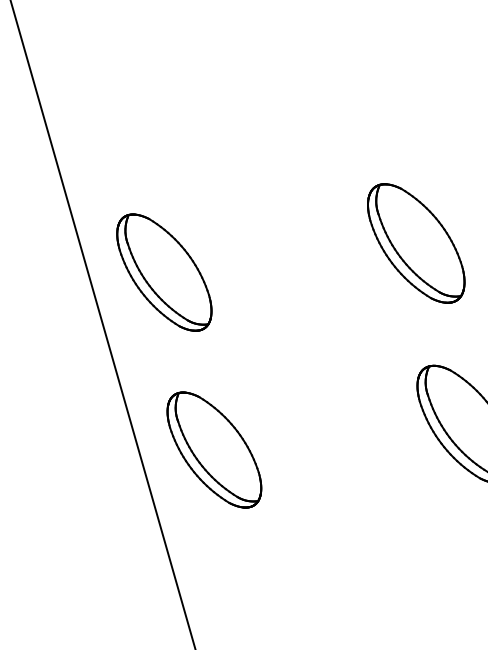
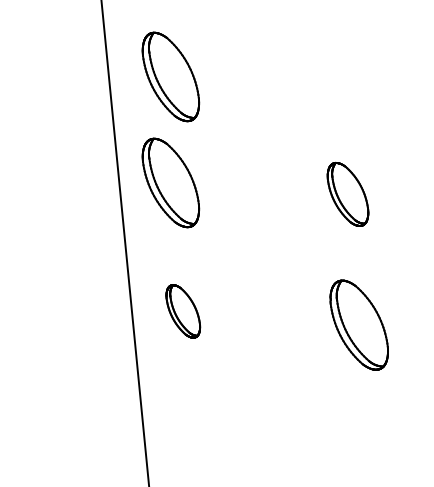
part: (136, 123) -> (170, 76), added
part: (415, 243) -> (347, 194), size x0.7
part: (214, 450) -> (183, 311), size x0.6

